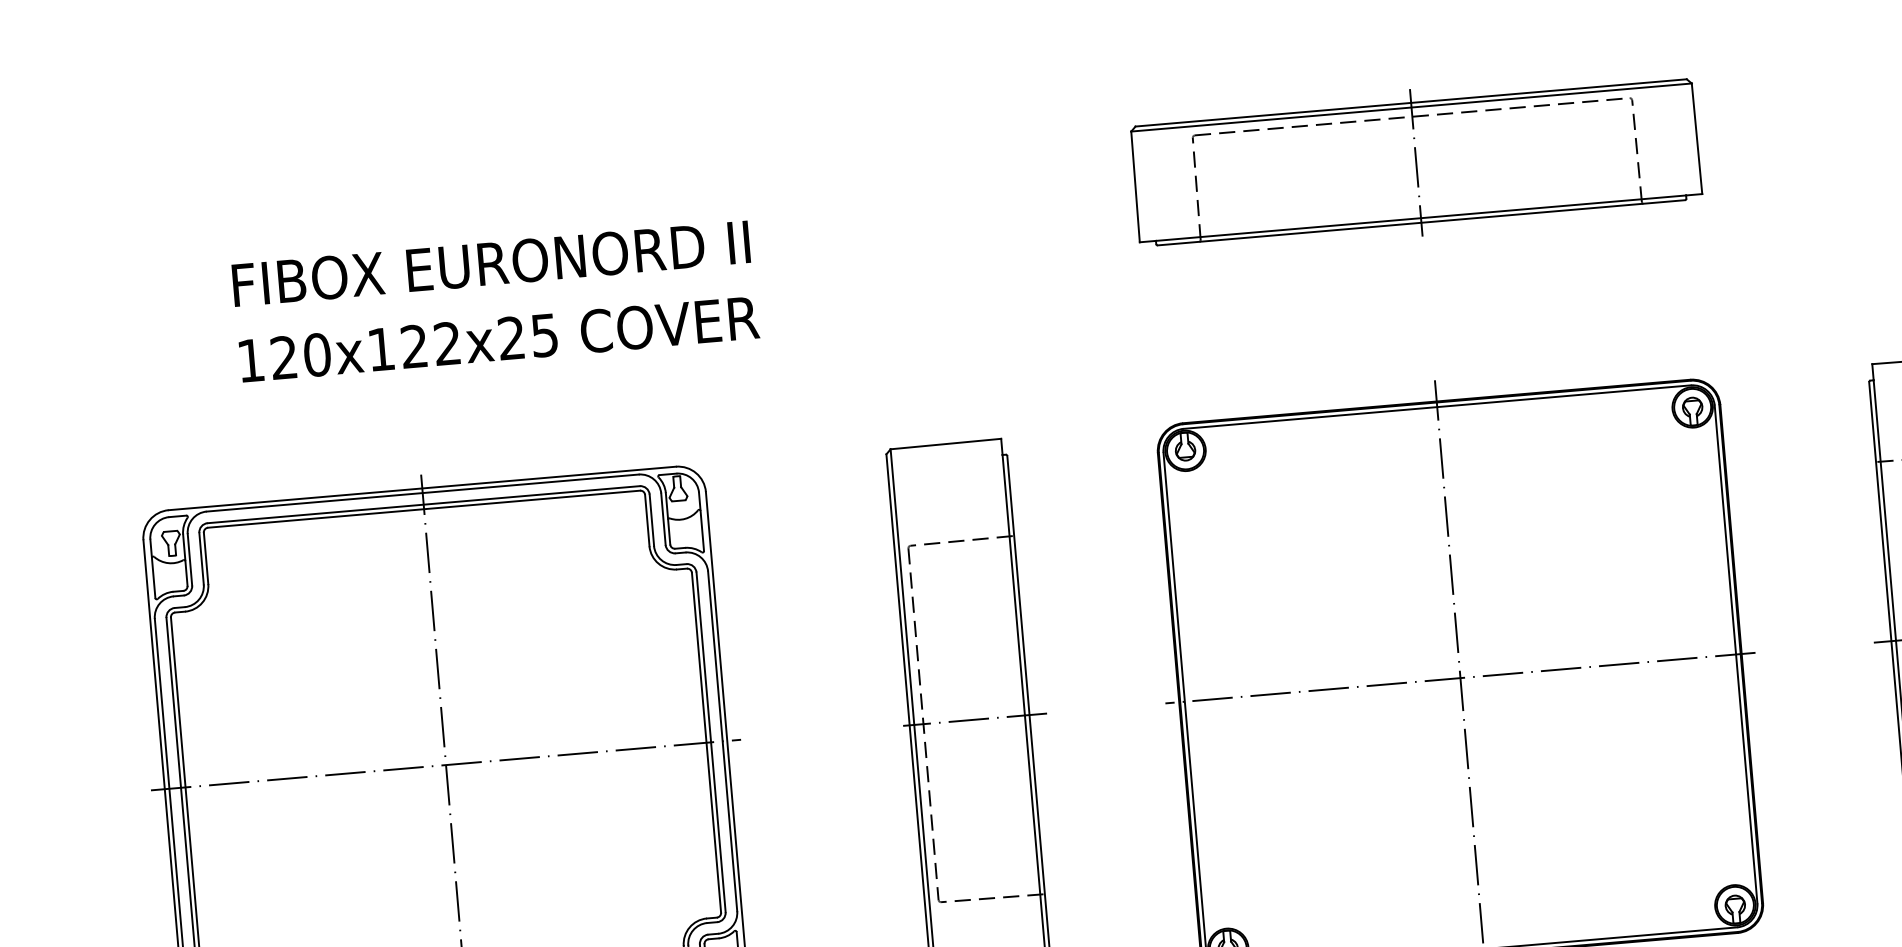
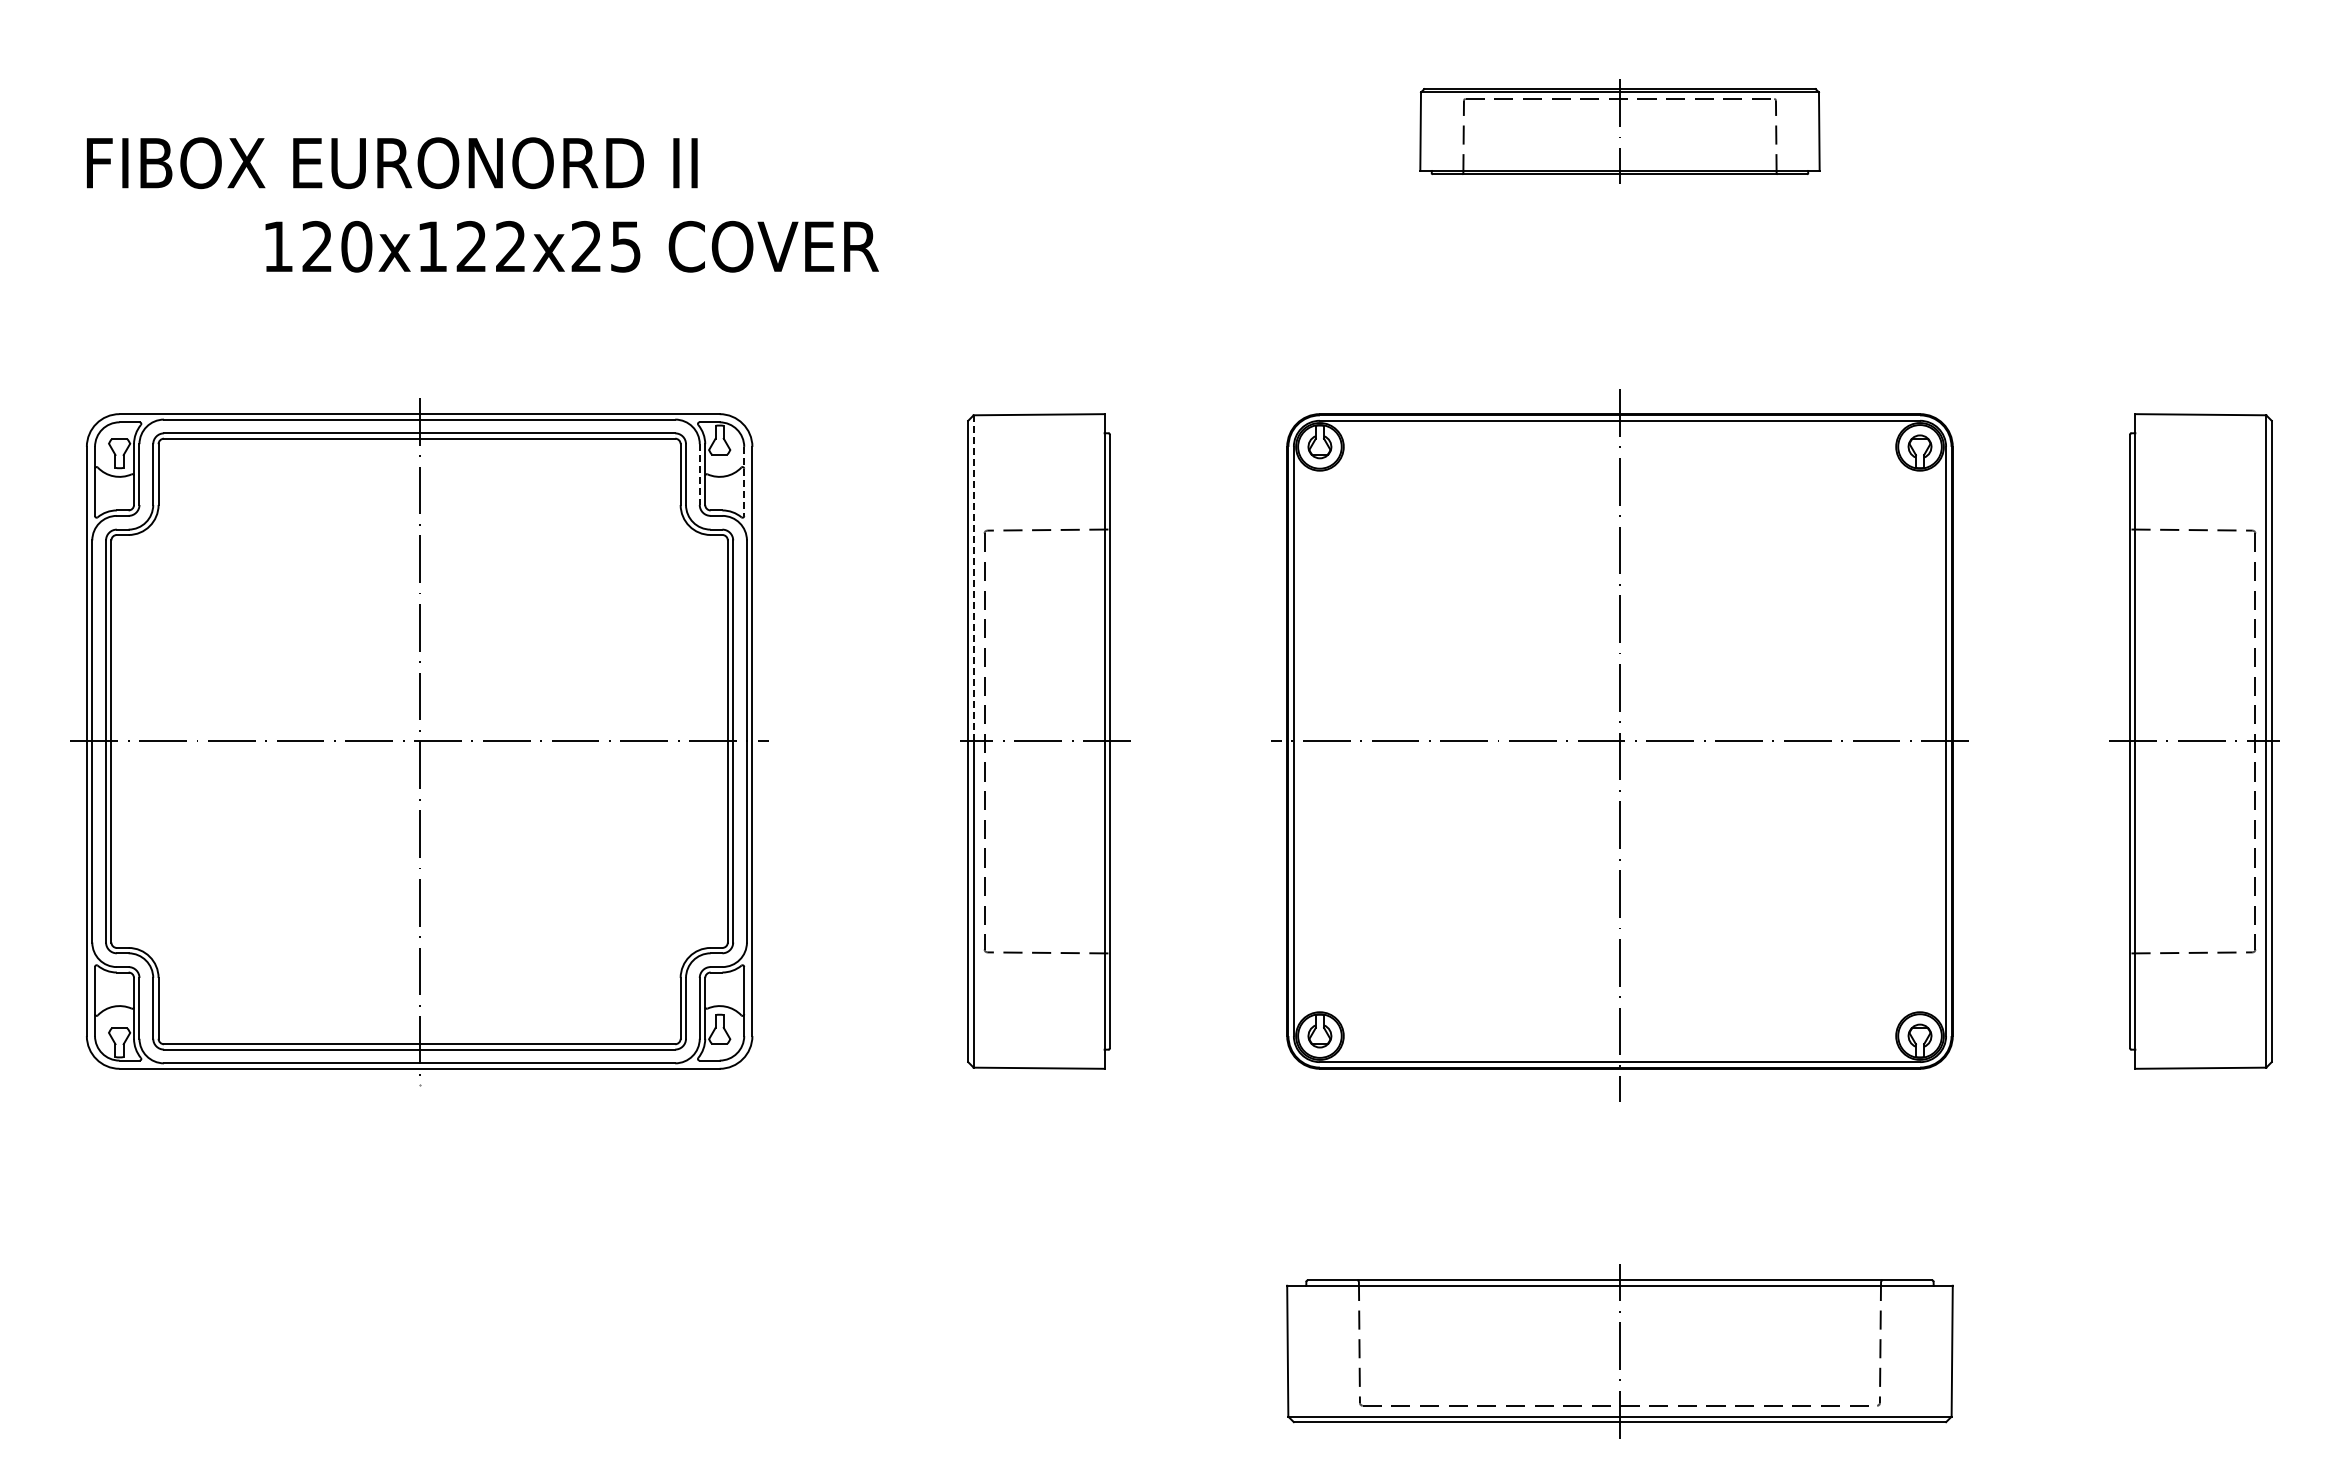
part: (1415, 162) -> (1619, 131), size x0.6
text: (491, 264) -> (392, 163), moved
text: (498, 339) -> (571, 246), moved
line: (663, 520) -> (699, 475), solid -> dashed
line: (701, 521) -> (744, 481), solid -> dashed
line: (902, 587) -> (973, 578), solid -> dashed

